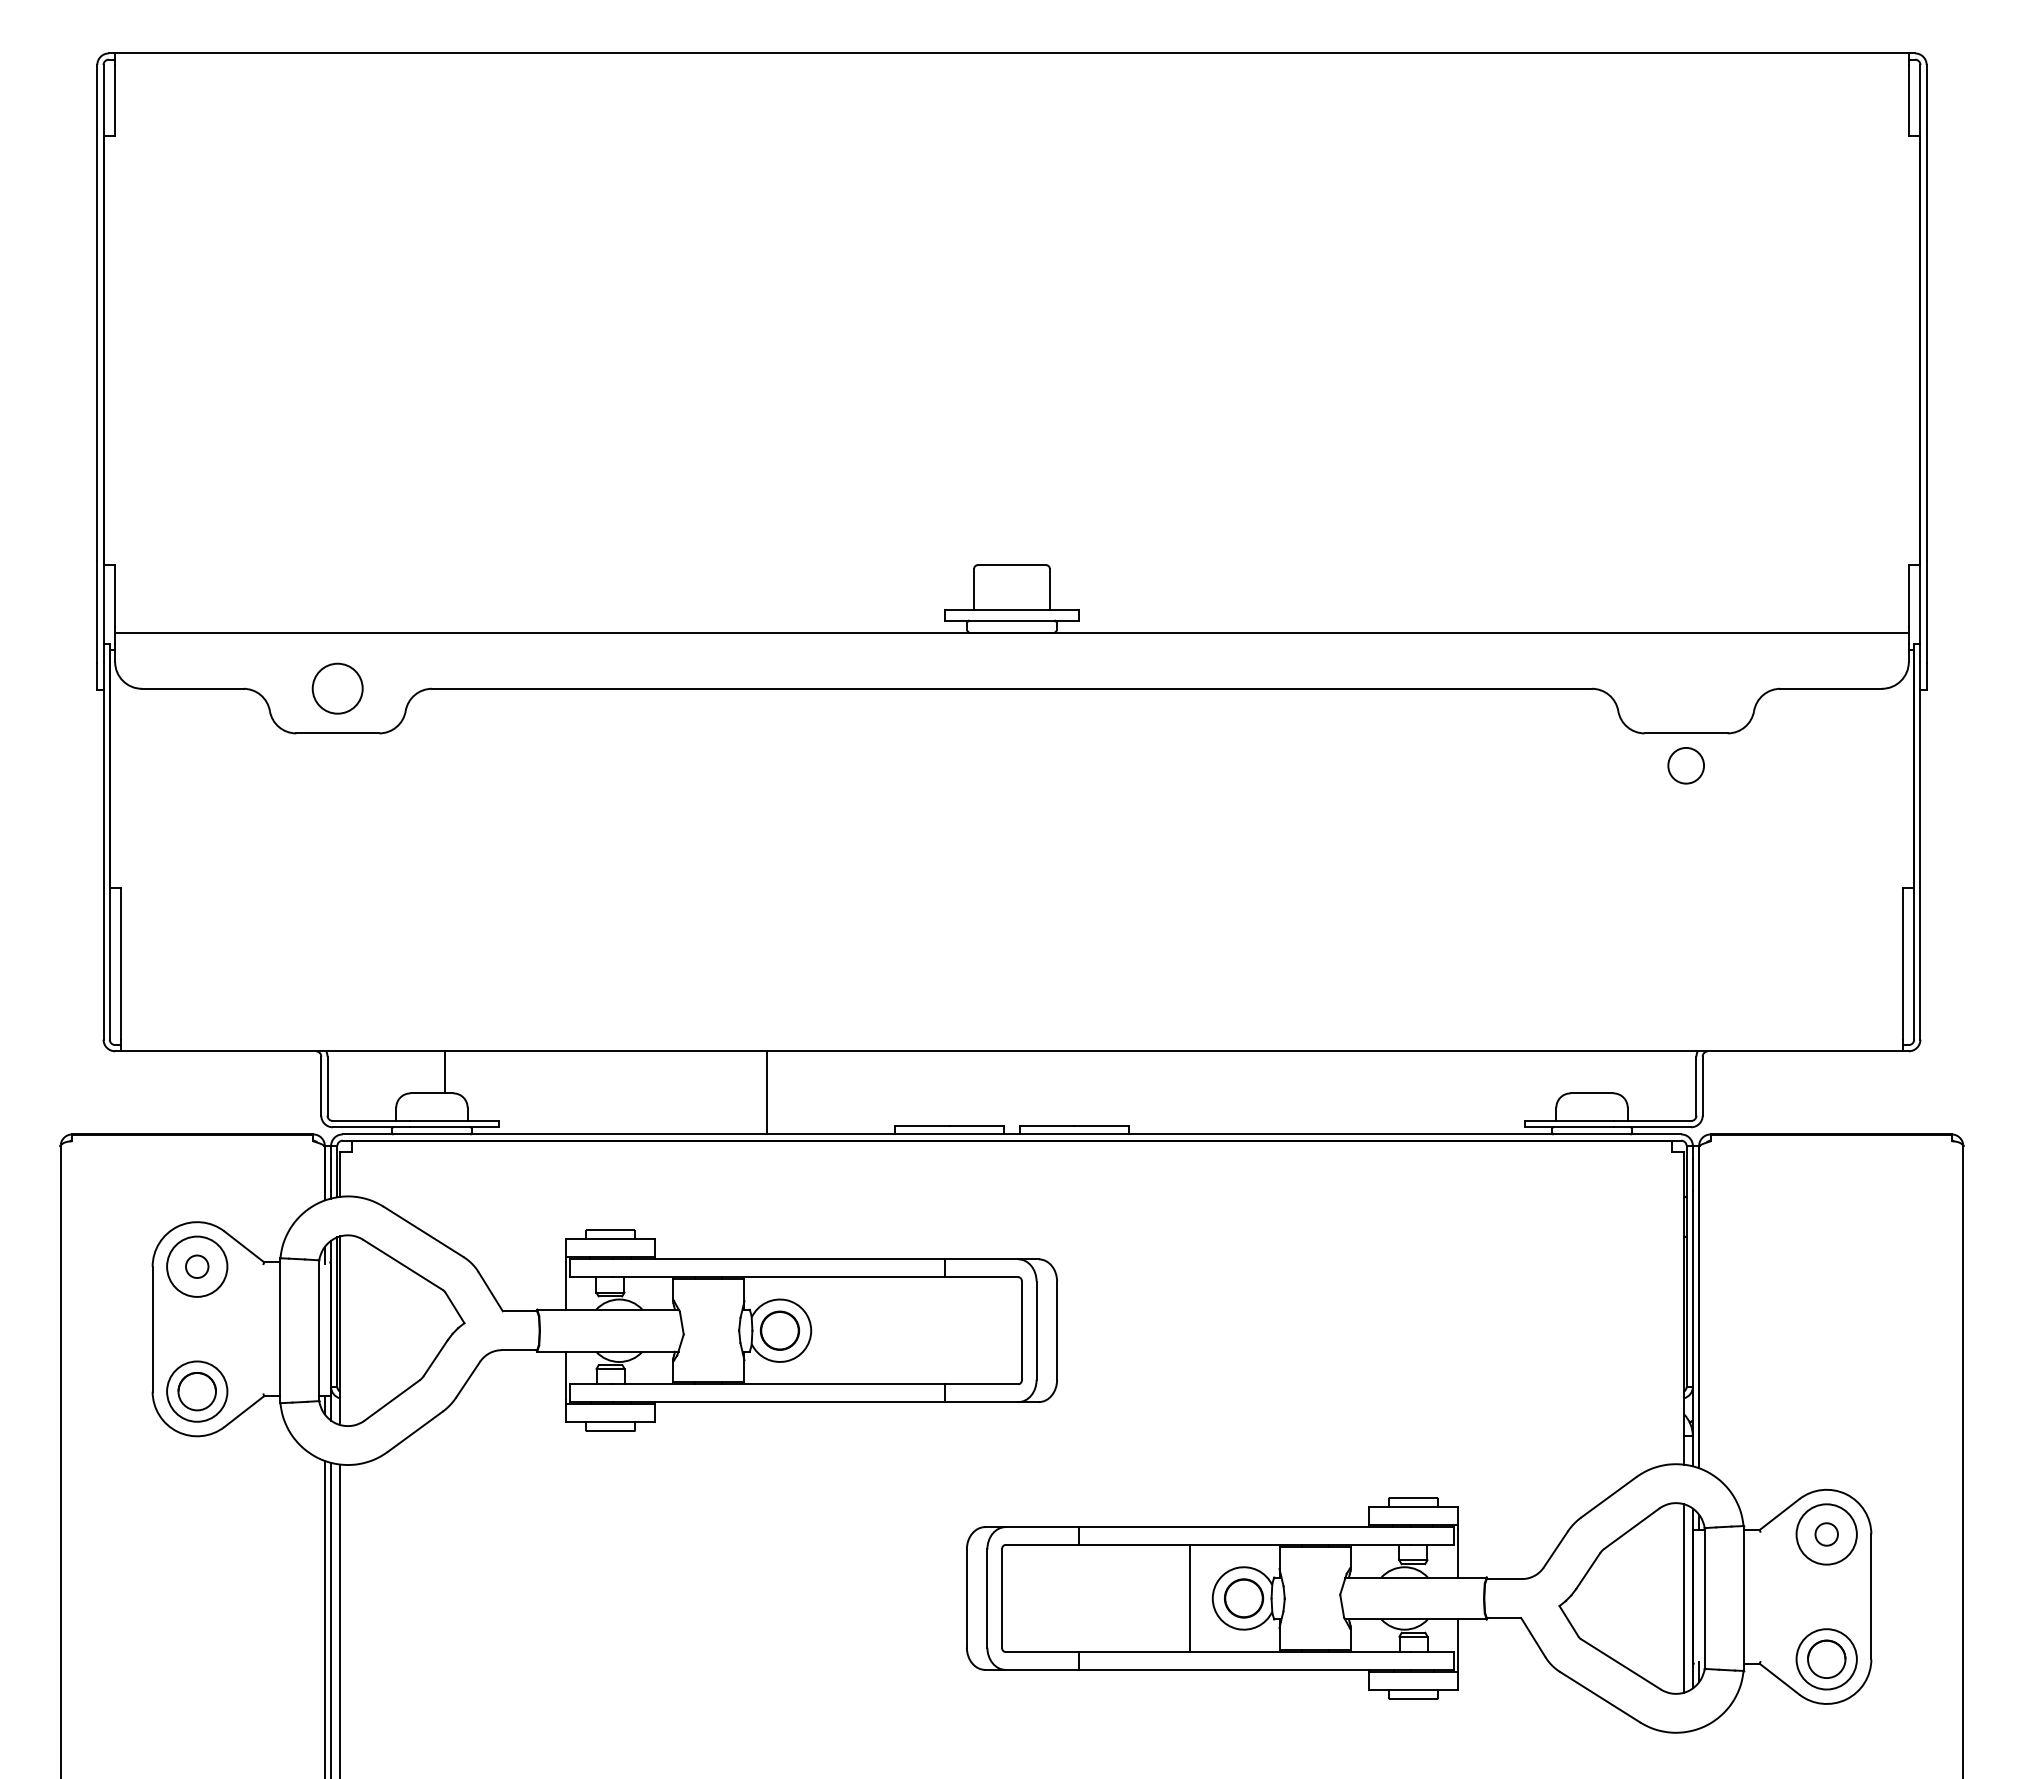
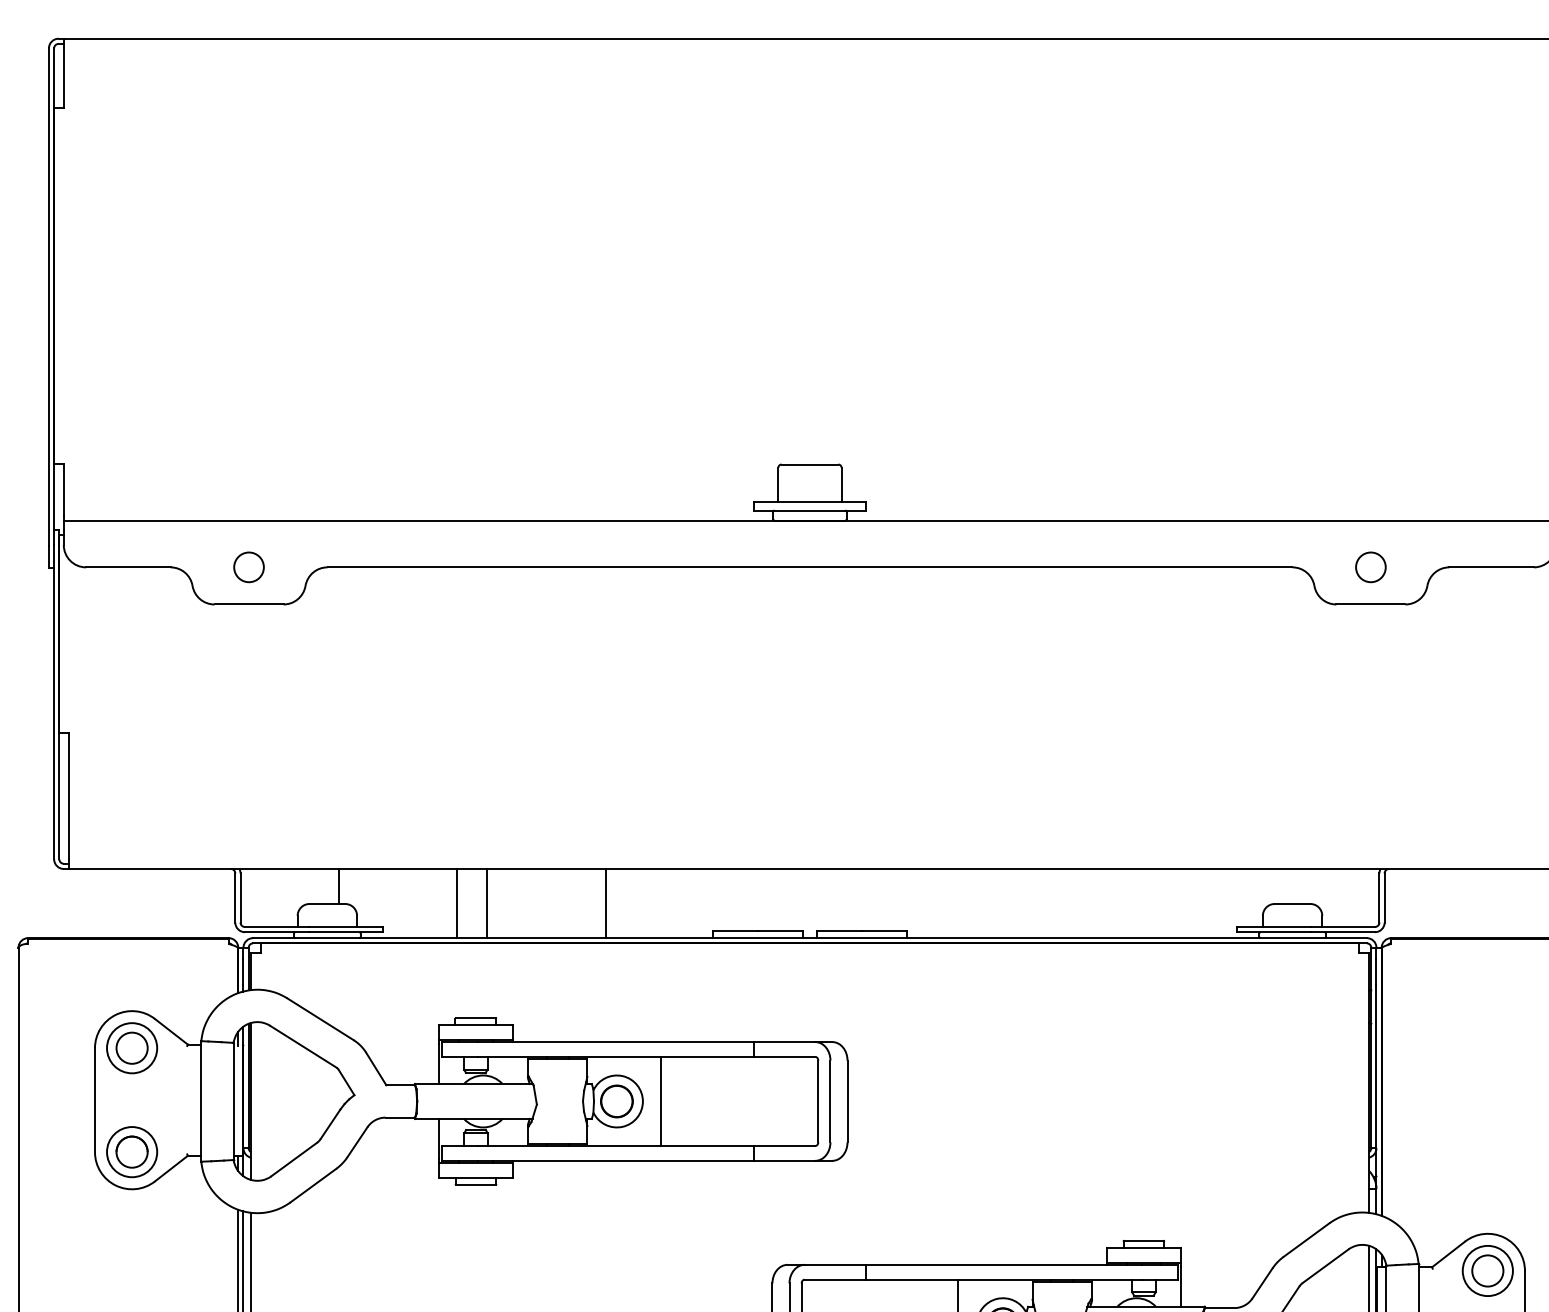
circle: (337, 688) -> (248, 567), size x0.71
circle: (1685, 765) -> (1370, 567), moved
line: (588, 1092) -> (457, 903), added
line: (623, 1092) -> (486, 903), added
circle: (196, 1266) -> (131, 1048), size x1.67
line: (833, 1330) -> (661, 1101), added
circle: (1826, 1534) -> (1487, 1270), size x1.67

